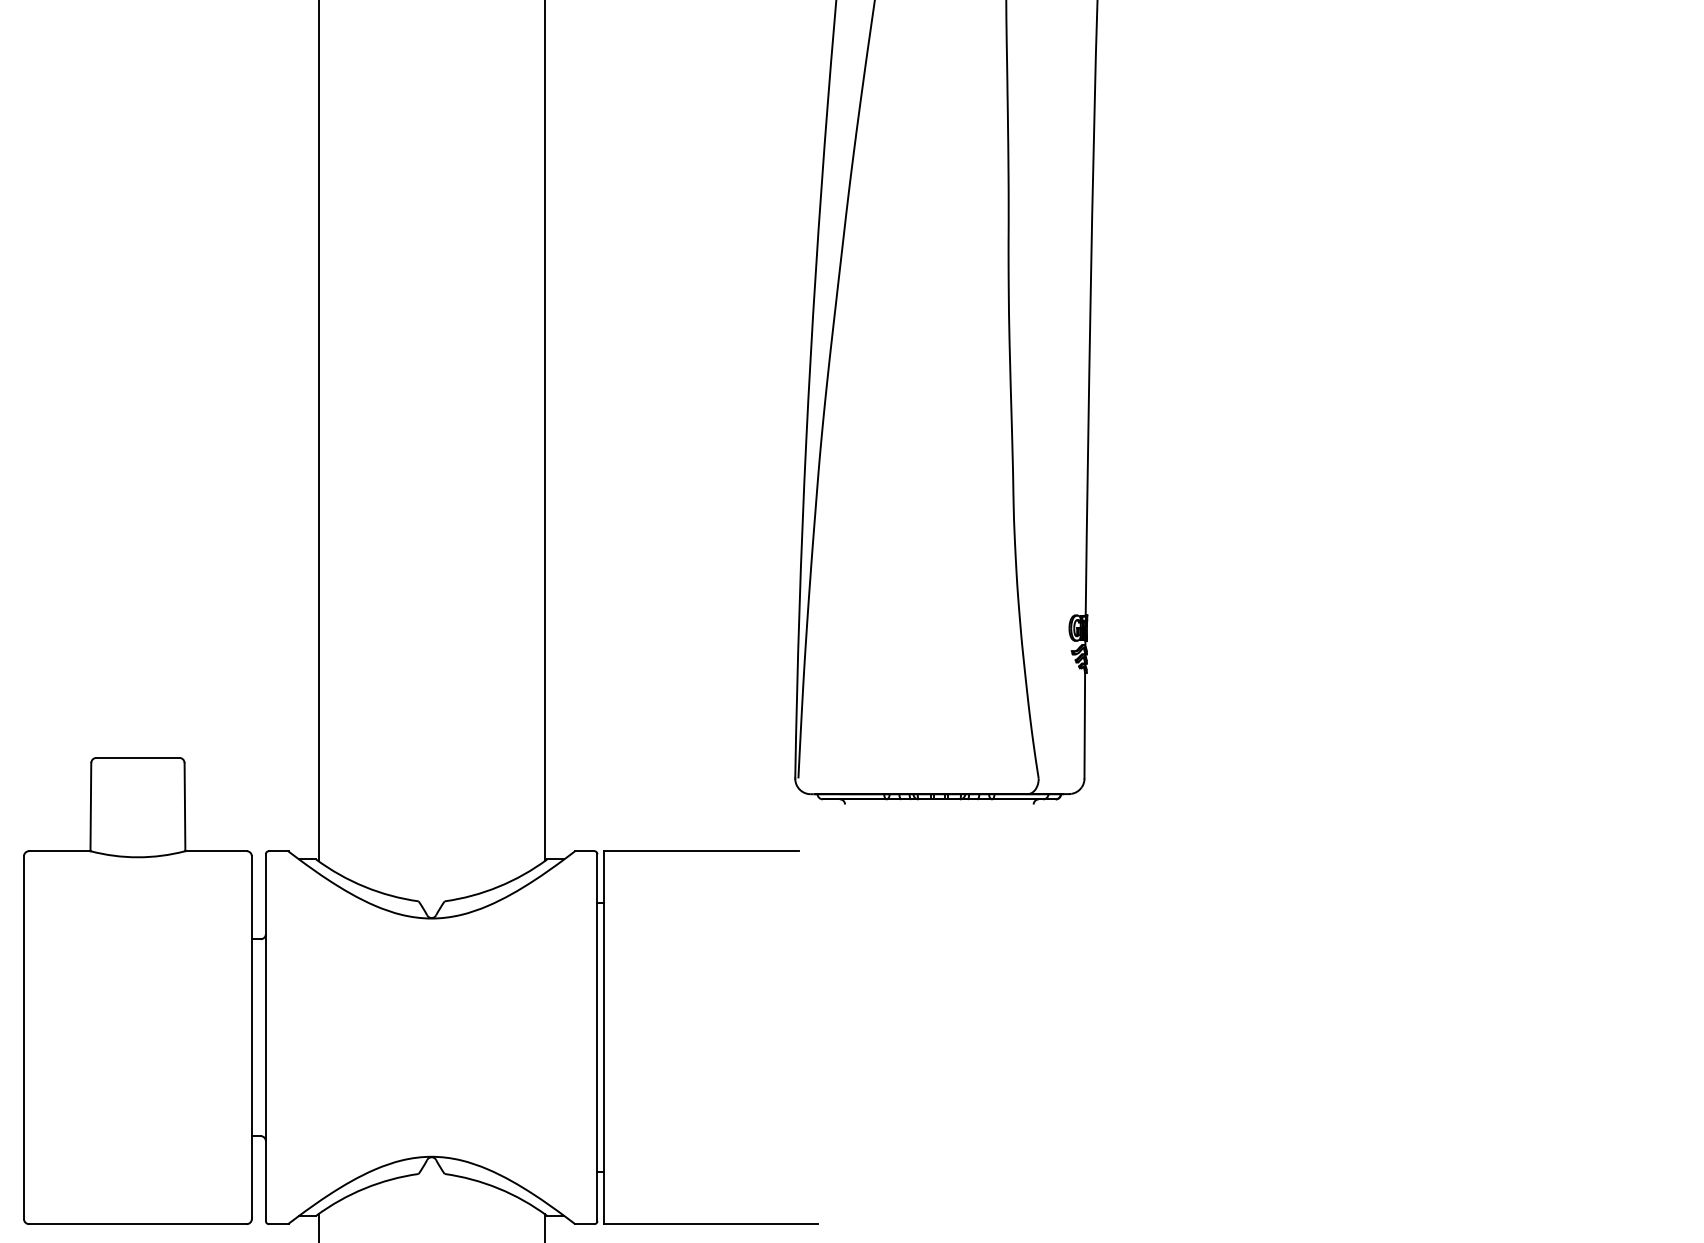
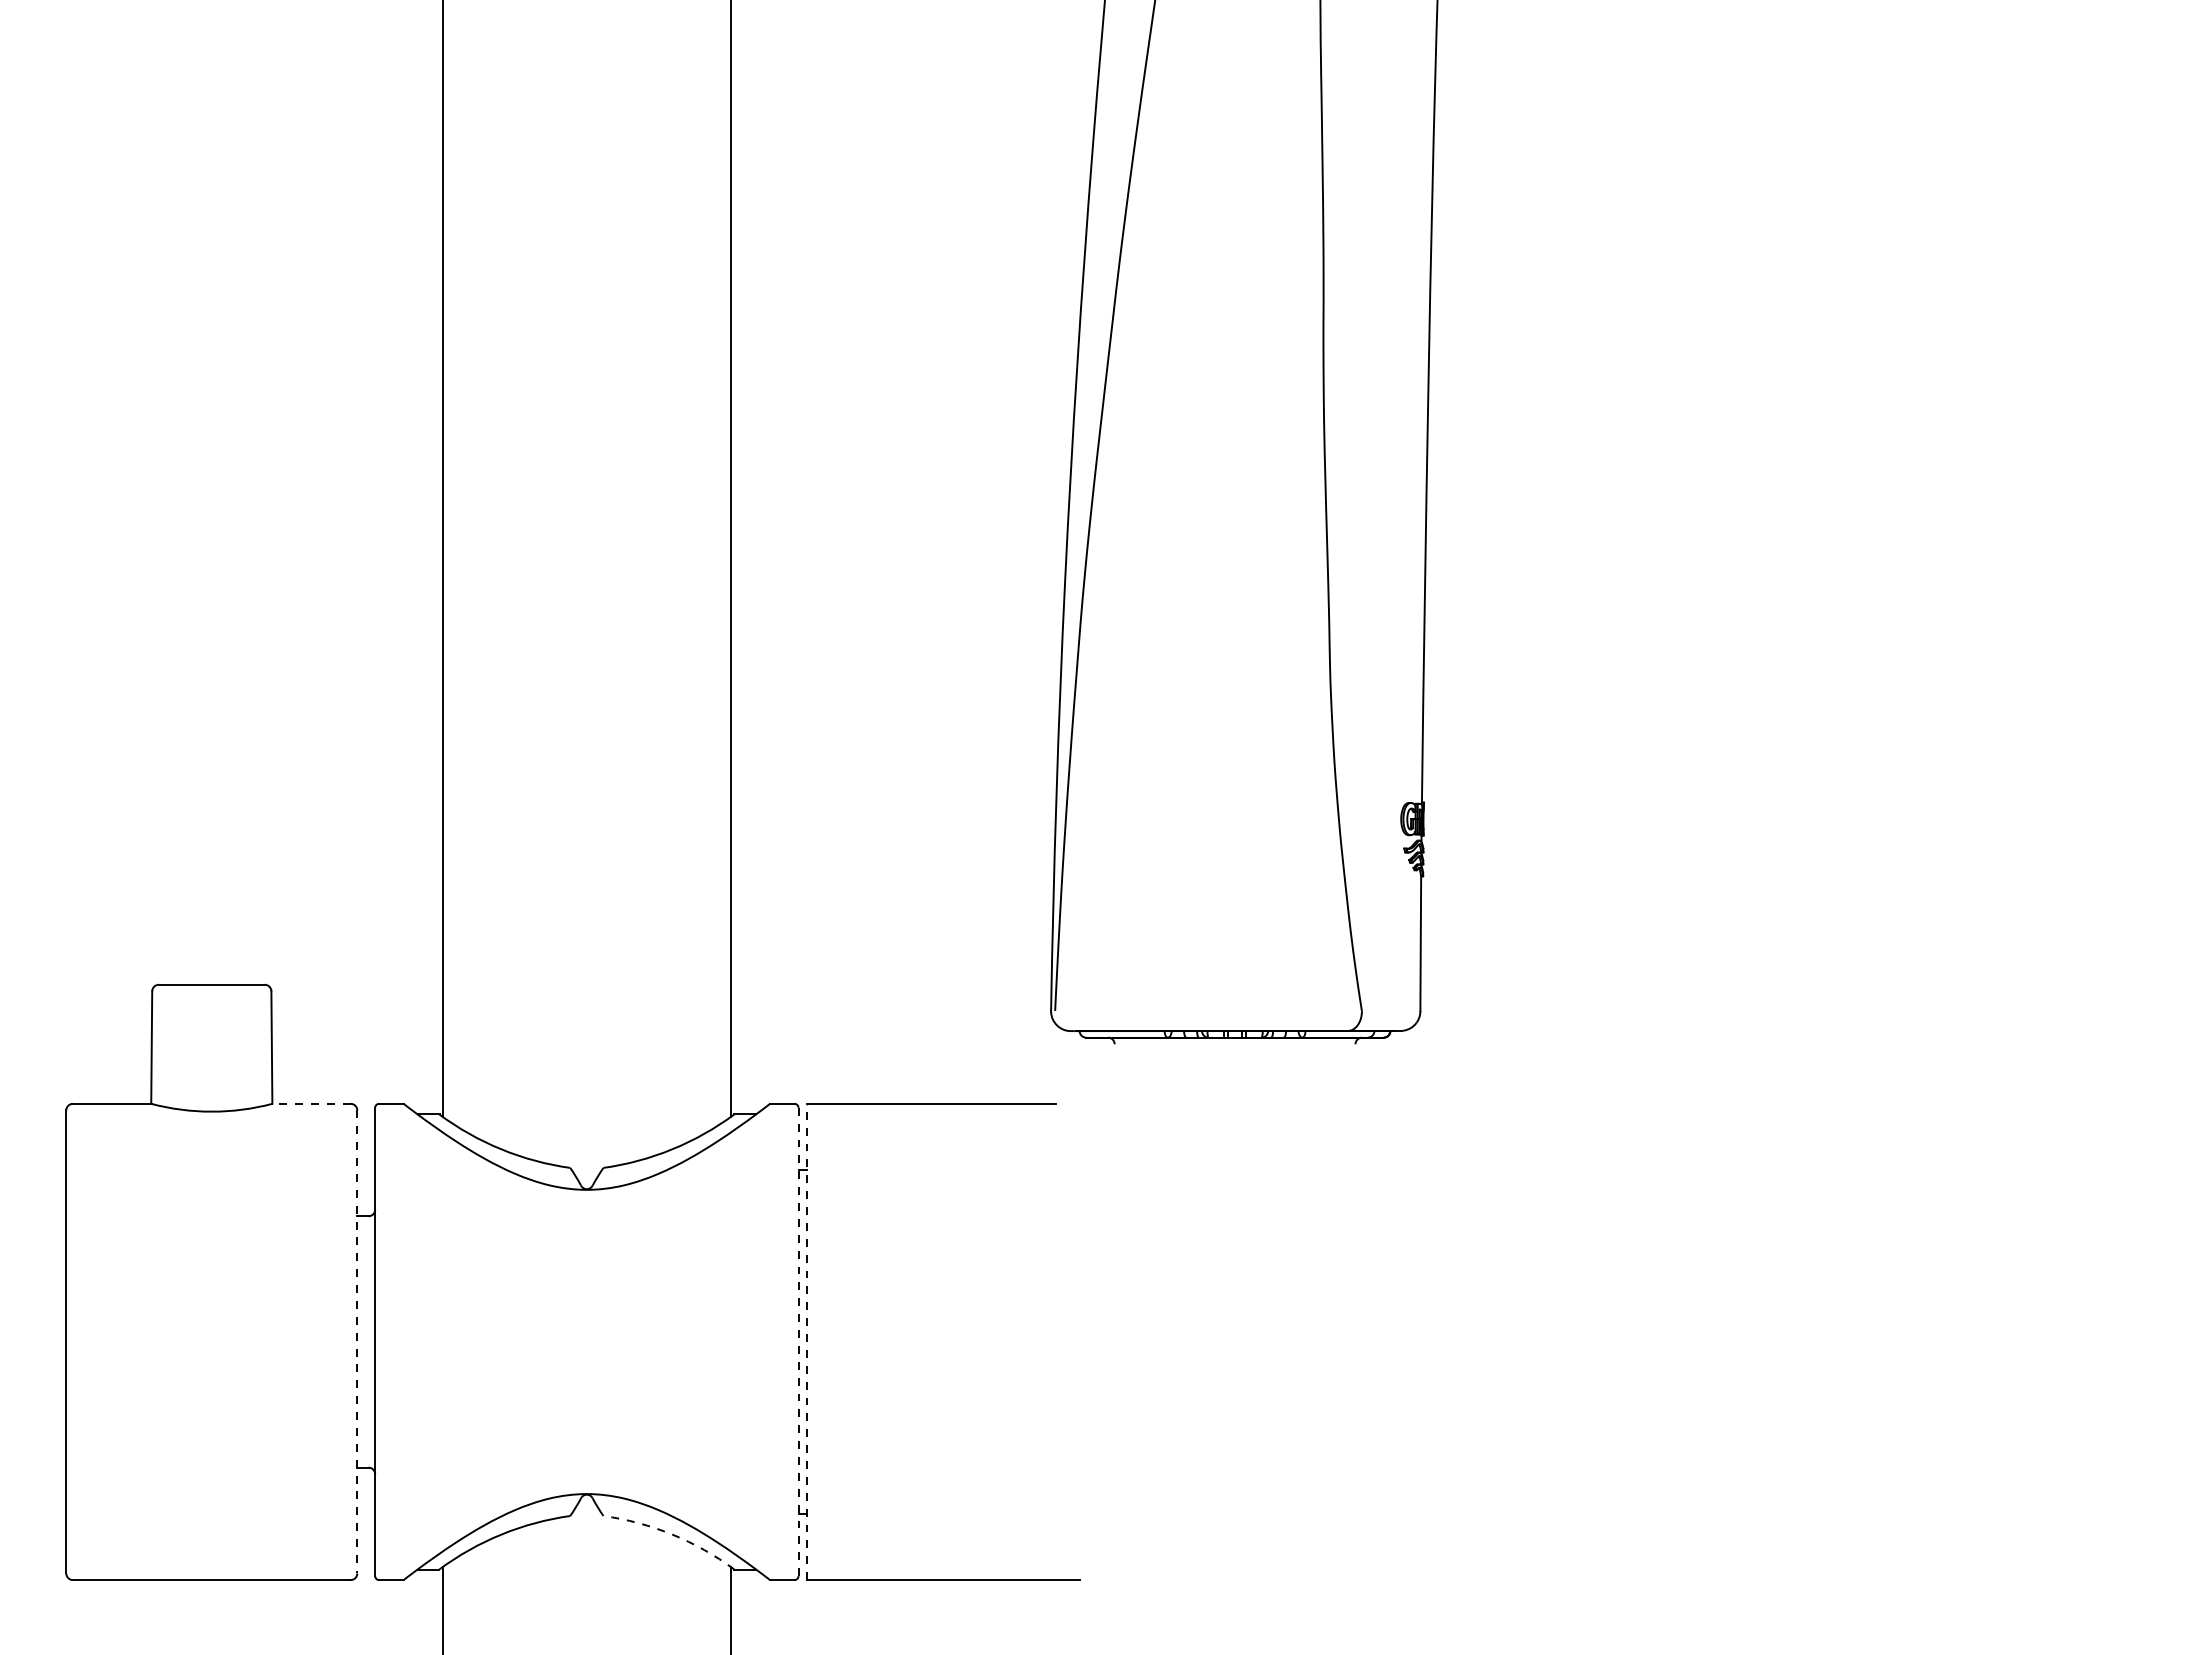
line: (215, 850) -> (310, 1103), solid -> dashed
line: (252, 1037) -> (357, 1341), solid -> dashed
line: (604, 1037) -> (807, 1341), solid -> dashed
line: (597, 1038) -> (798, 1342), solid -> dashed
arc: (498, 1188) -> (672, 1534), solid -> dashed

